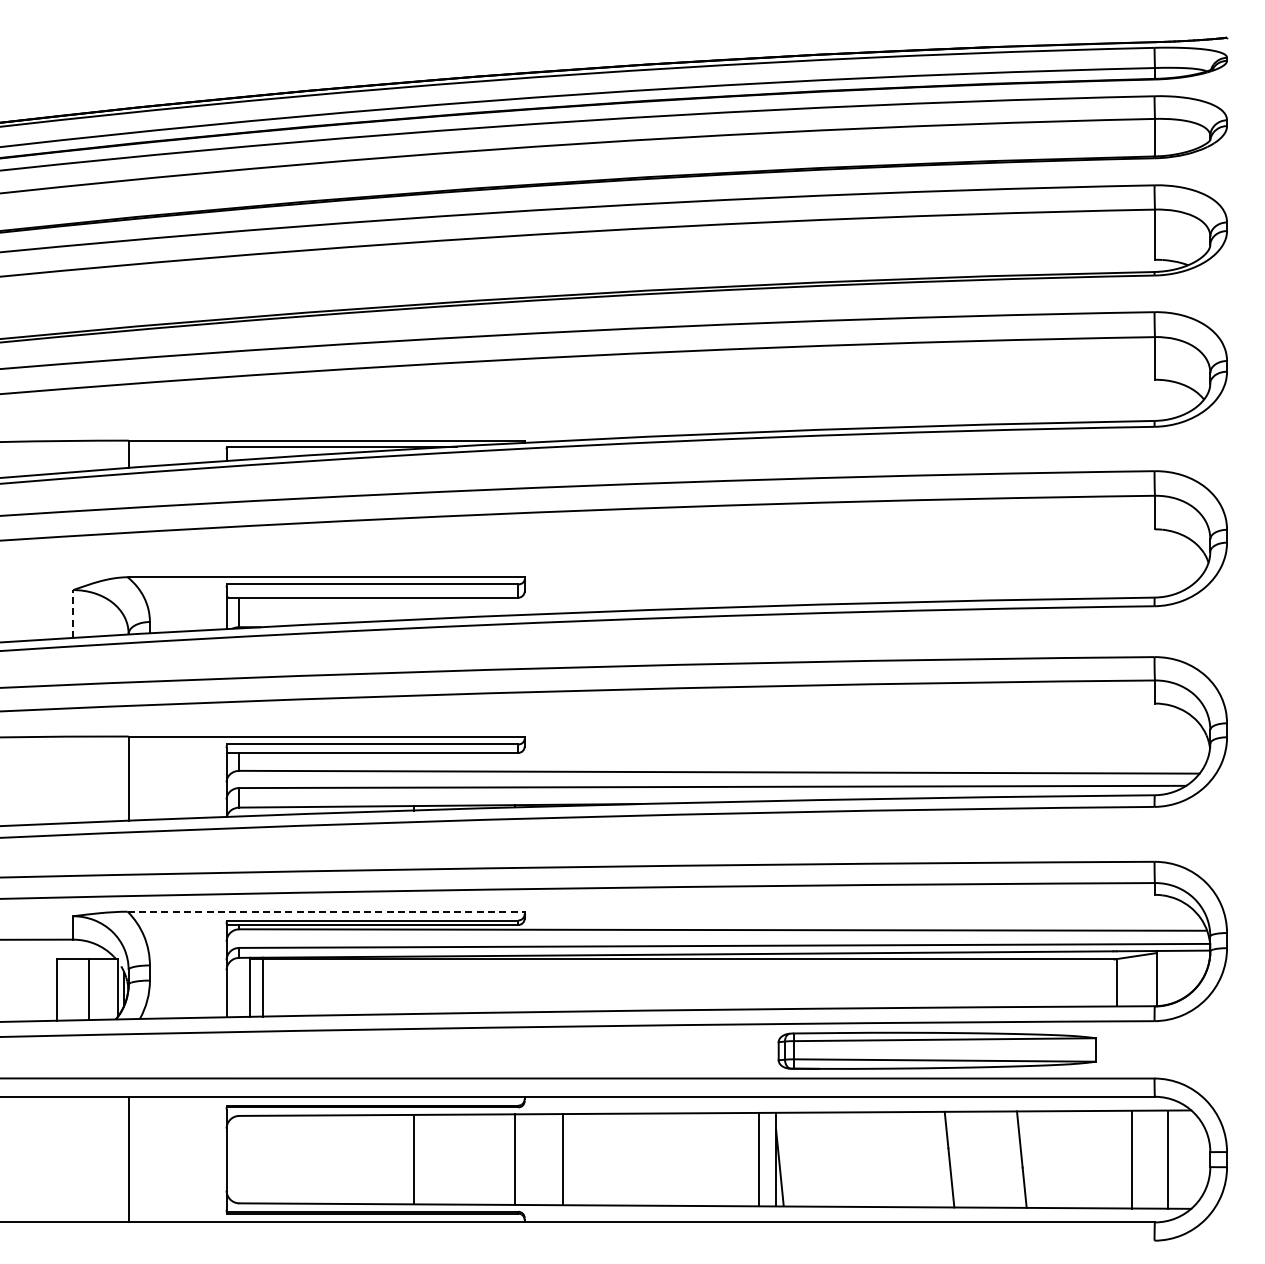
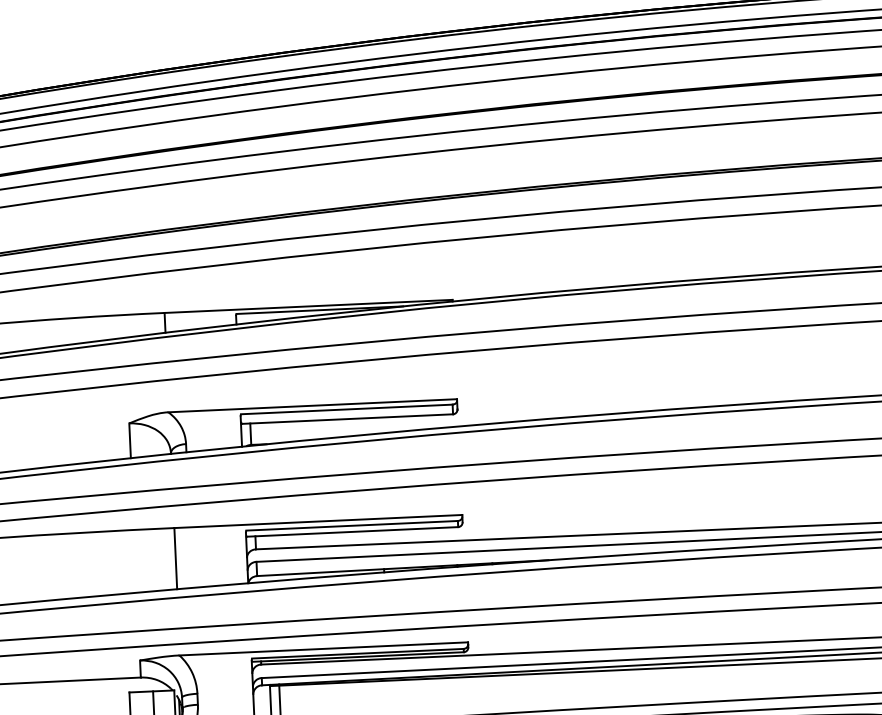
line: (73, 614) -> (130, 441), dashed -> solid
line: (326, 911) -> (323, 648), dashed -> solid

